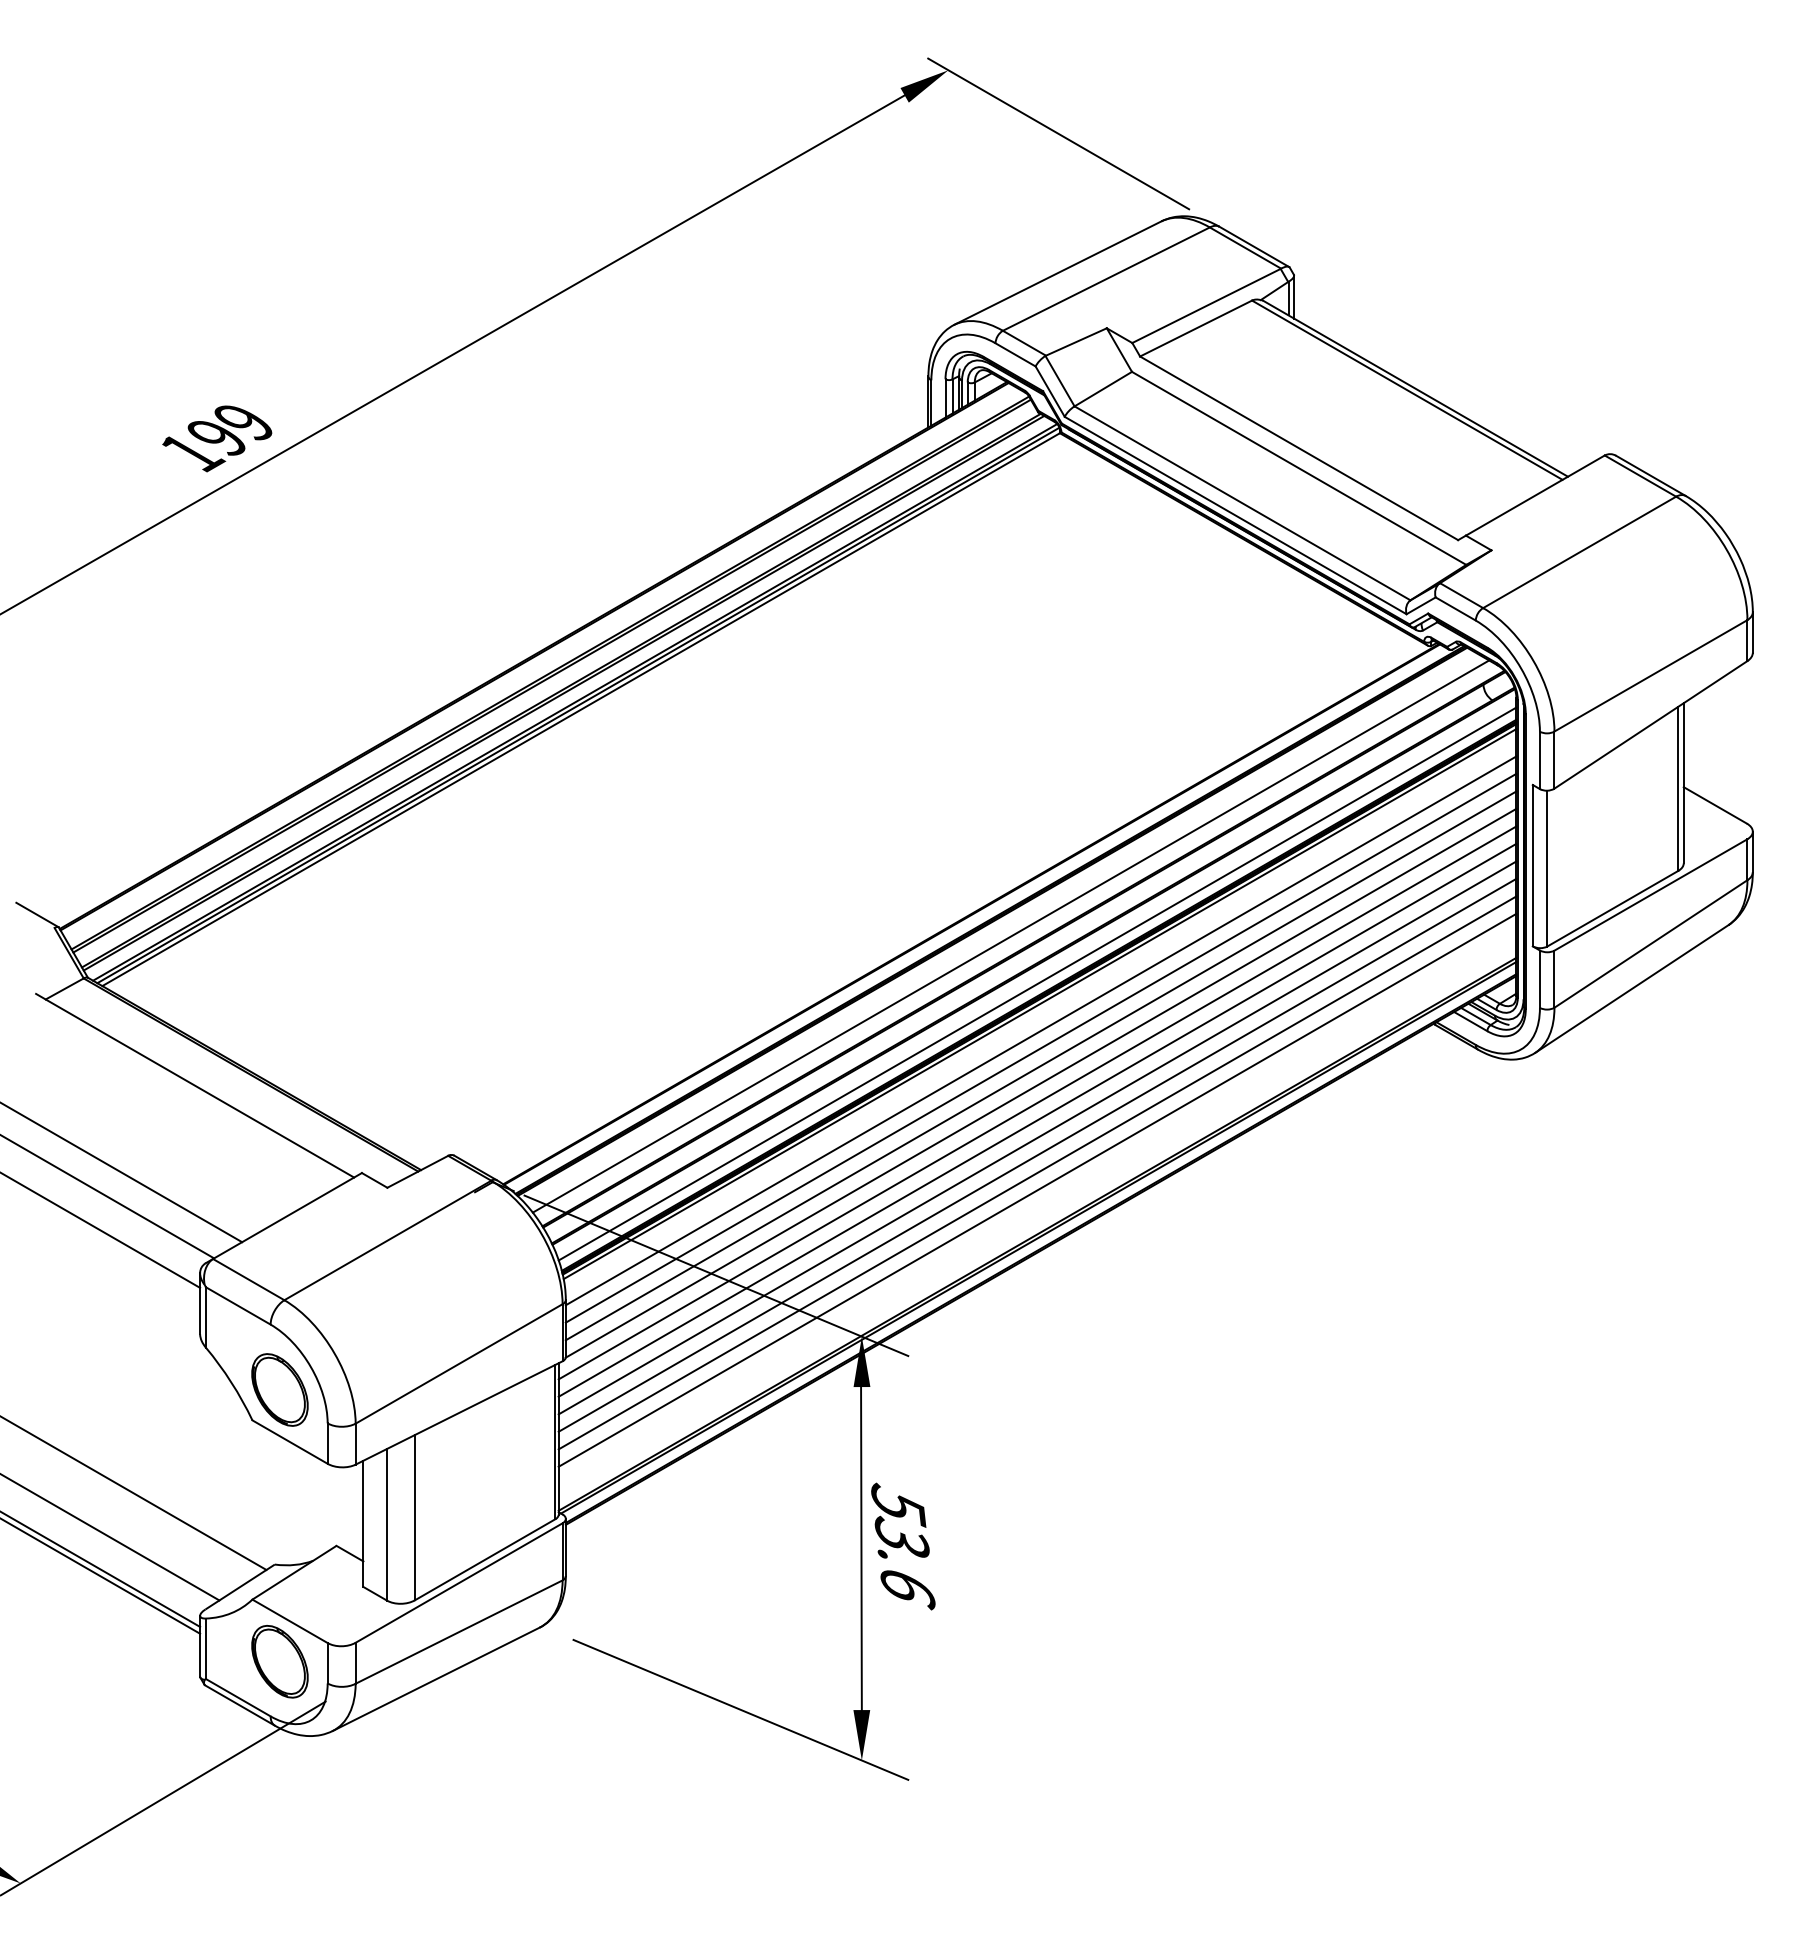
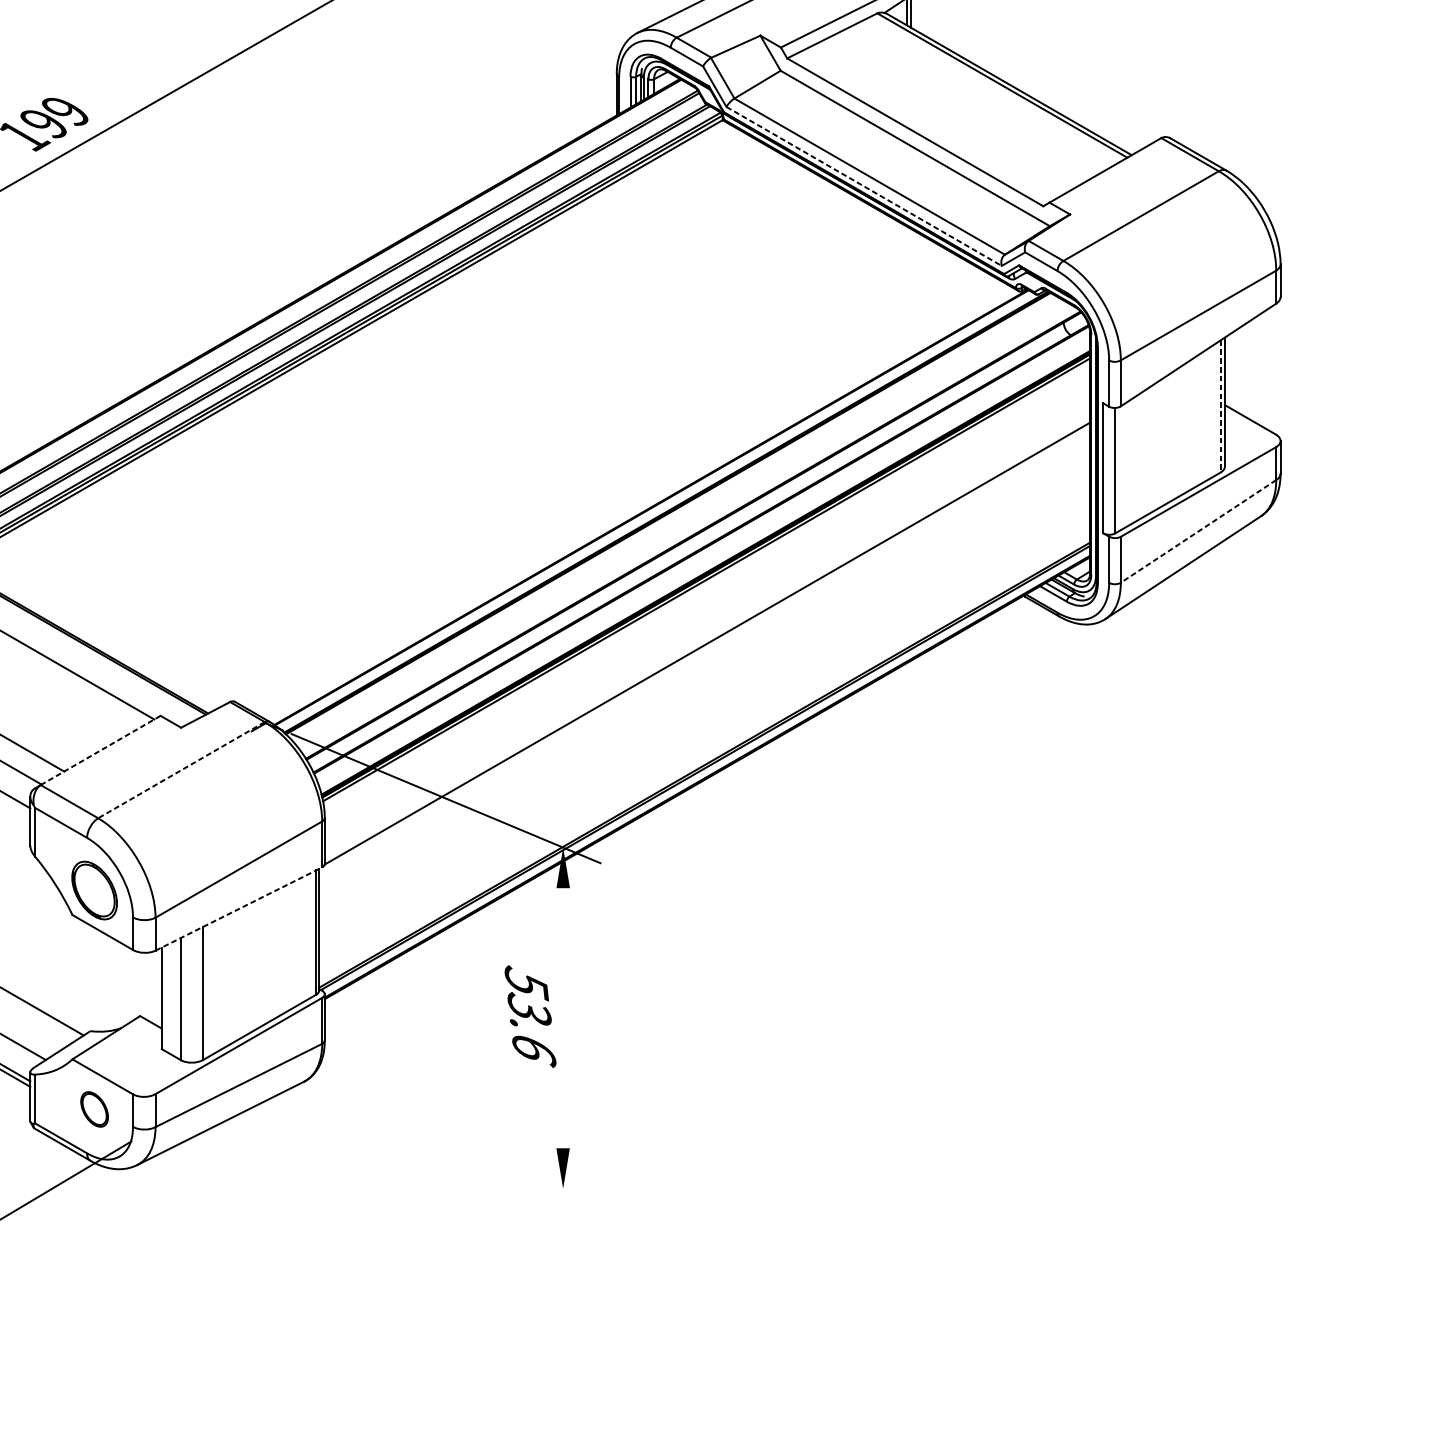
line: (1236, 515) -> (864, 186), solid -> dashed
line: (1678, 789) -> (1220, 407), solid -> dashed
line: (1010, 936) -> (682, 525), removed
line: (1650, 943) -> (1198, 531), solid -> dashed
line: (1037, 983) -> (704, 563), removed
line: (1040, 1030) -> (707, 601), removed
line: (1040, 1047) -> (707, 614), removed
line: (1040, 1065) -> (707, 629), removed
line: (1037, 1102) -> (704, 659), removed
line: (1037, 1119) -> (704, 672), removed
line: (1037, 1137) -> (704, 687), removed
line: (1037, 1154) -> (704, 700), removed
line: (1037, 1172) -> (704, 715), removed
line: (1037, 1189) -> (704, 729), removed
line: (287, 1215) -> (100, 750), solid -> dashed
line: (387, 1240) -> (181, 770), solid -> dashed
line: (459, 1412) -> (239, 908), solid -> dashed
text: (903, 1546) -> (530, 1016), moved
line: (861, 1548) -> (562, 1018), removed
part: (279, 1661) -> (94, 1109), size x0.6
line: (740, 1709) -> (465, 1147), removed

